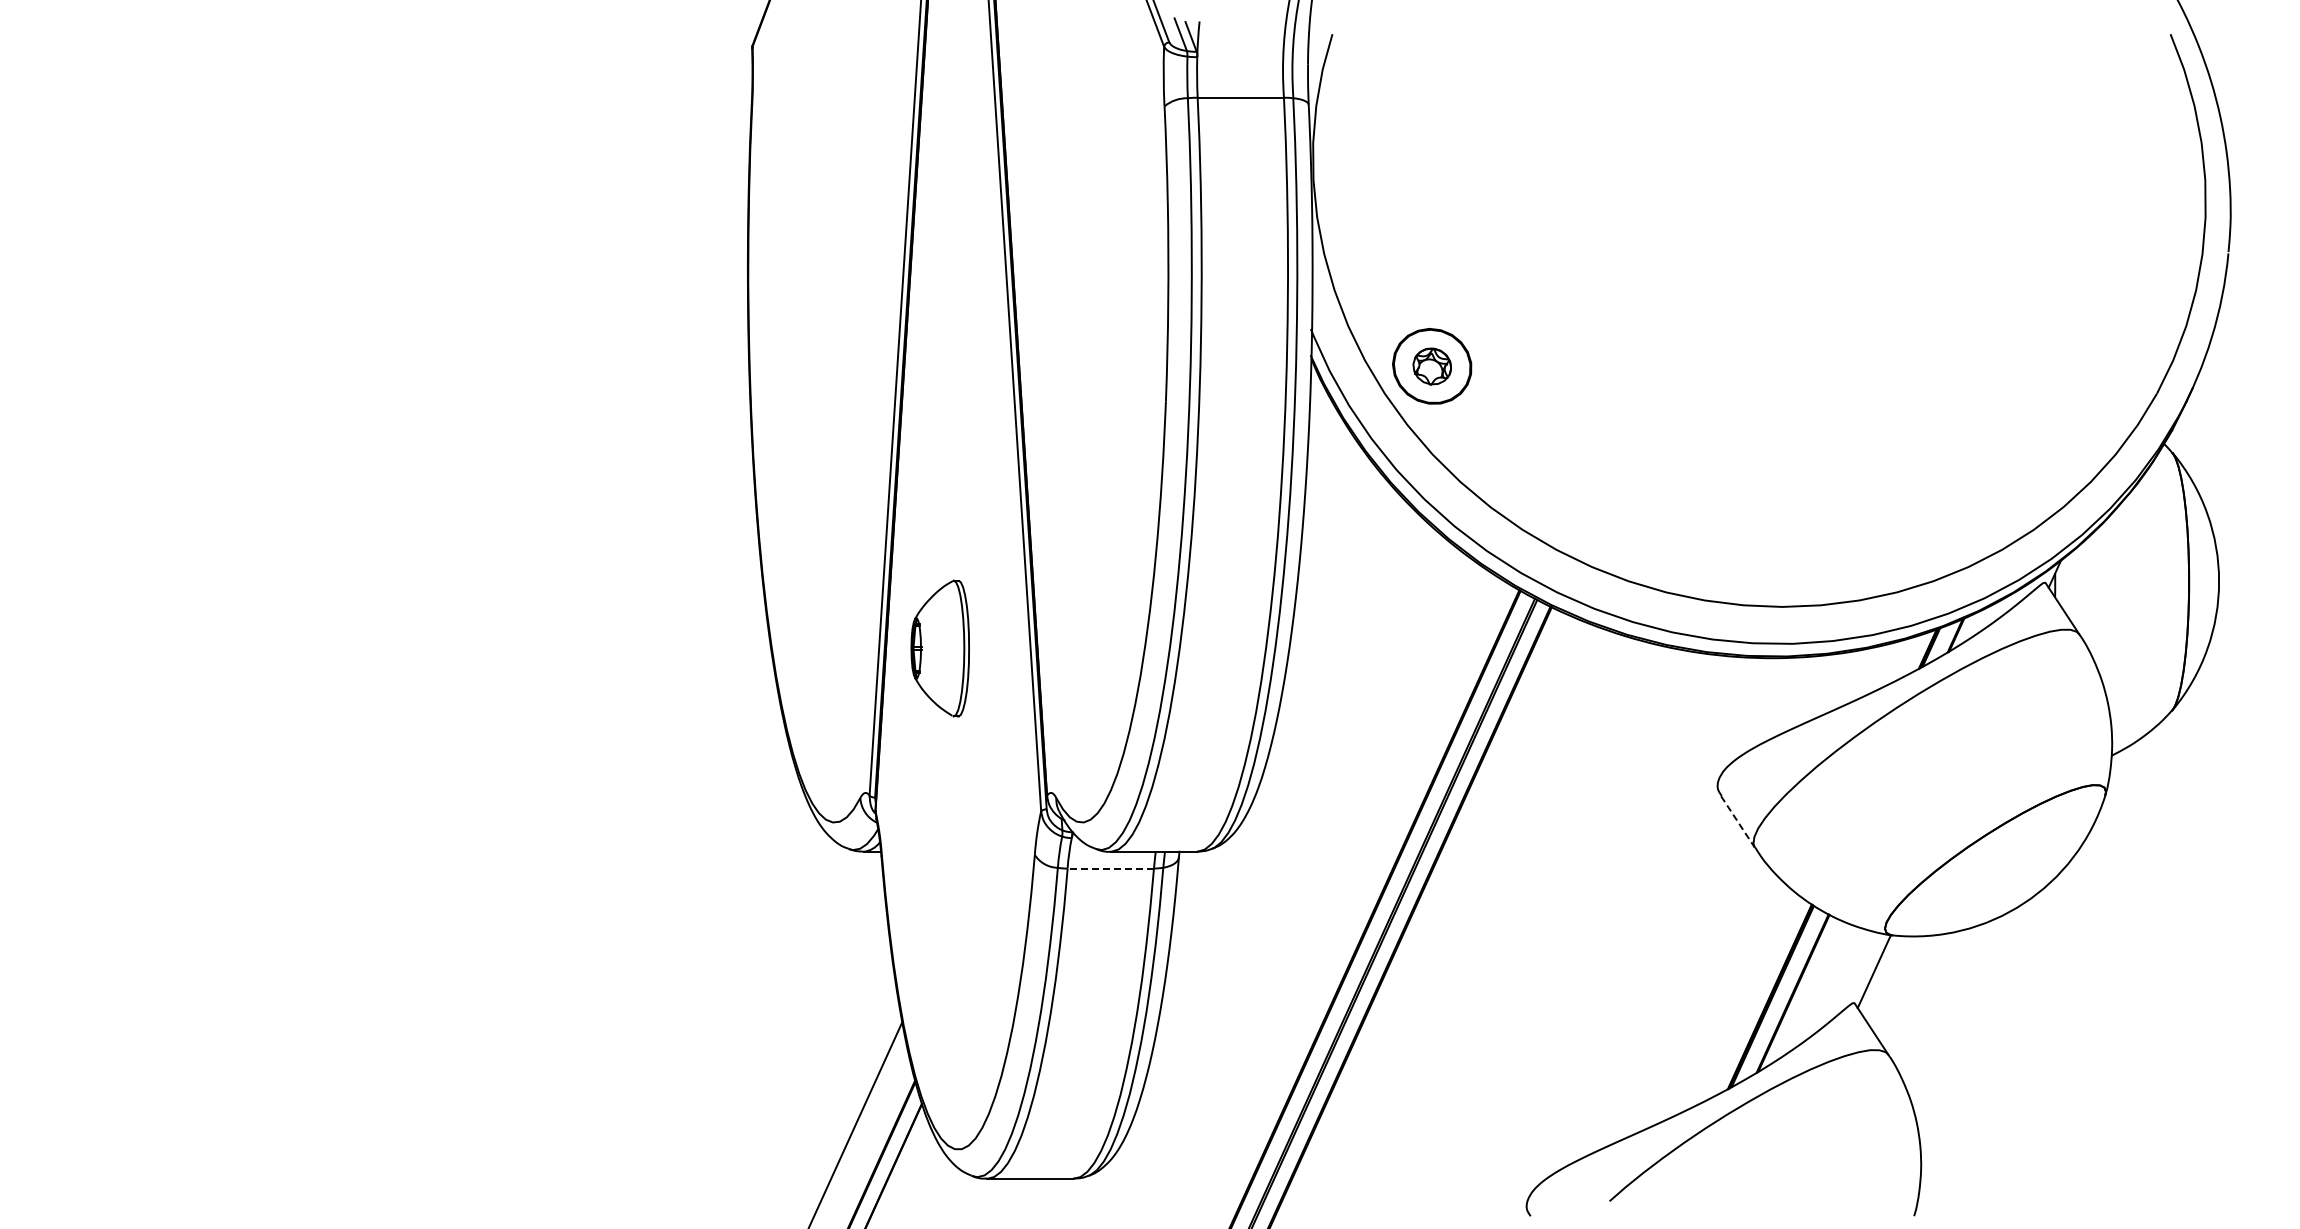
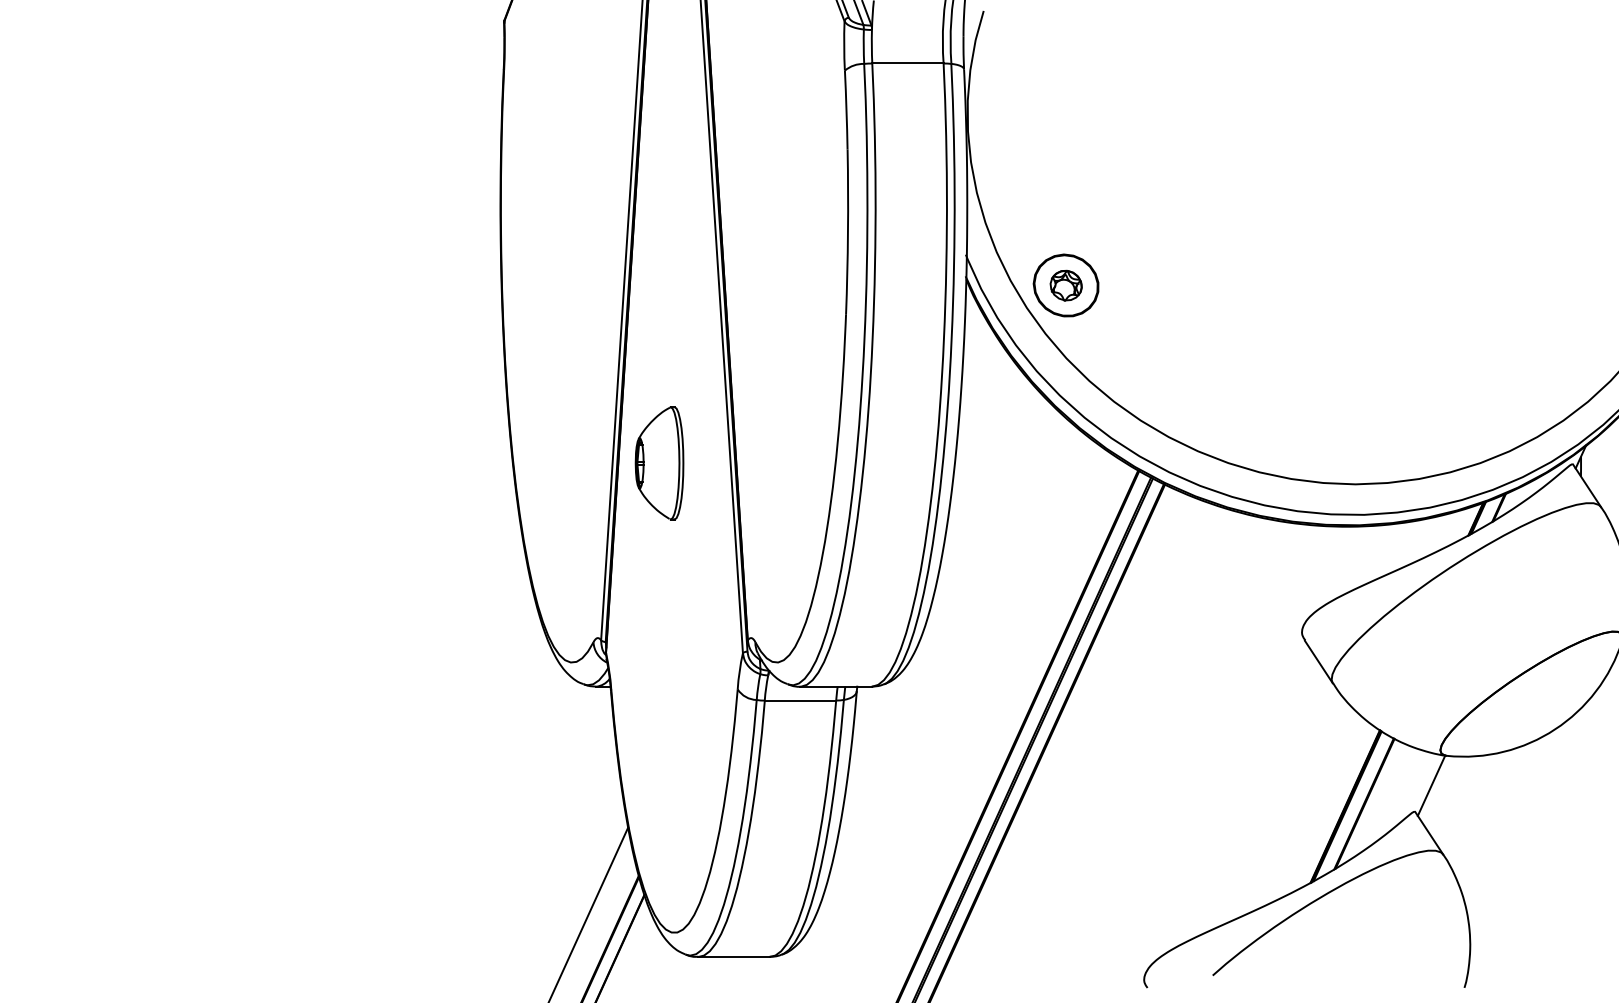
part: (939, 648) -> (658, 463), moved
line: (1737, 821) -> (1318, 661), dashed -> solid
line: (1110, 868) -> (800, 700), dashed -> solid

